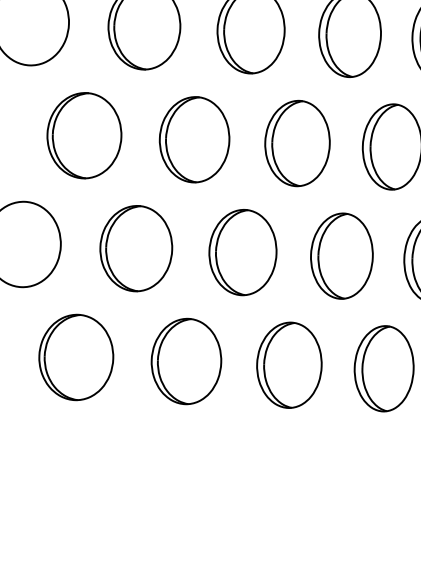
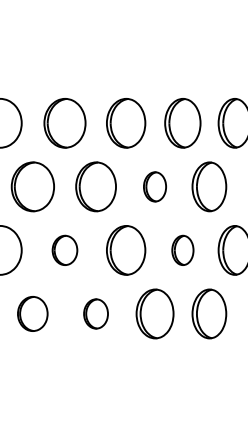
part: (296, 142) -> (154, 186), size x0.6
part: (135, 248) -> (64, 250), size x0.6
part: (341, 256) -> (182, 250), size x0.6
part: (75, 356) -> (32, 313), size x0.7
part: (185, 360) -> (95, 313), size x0.6

